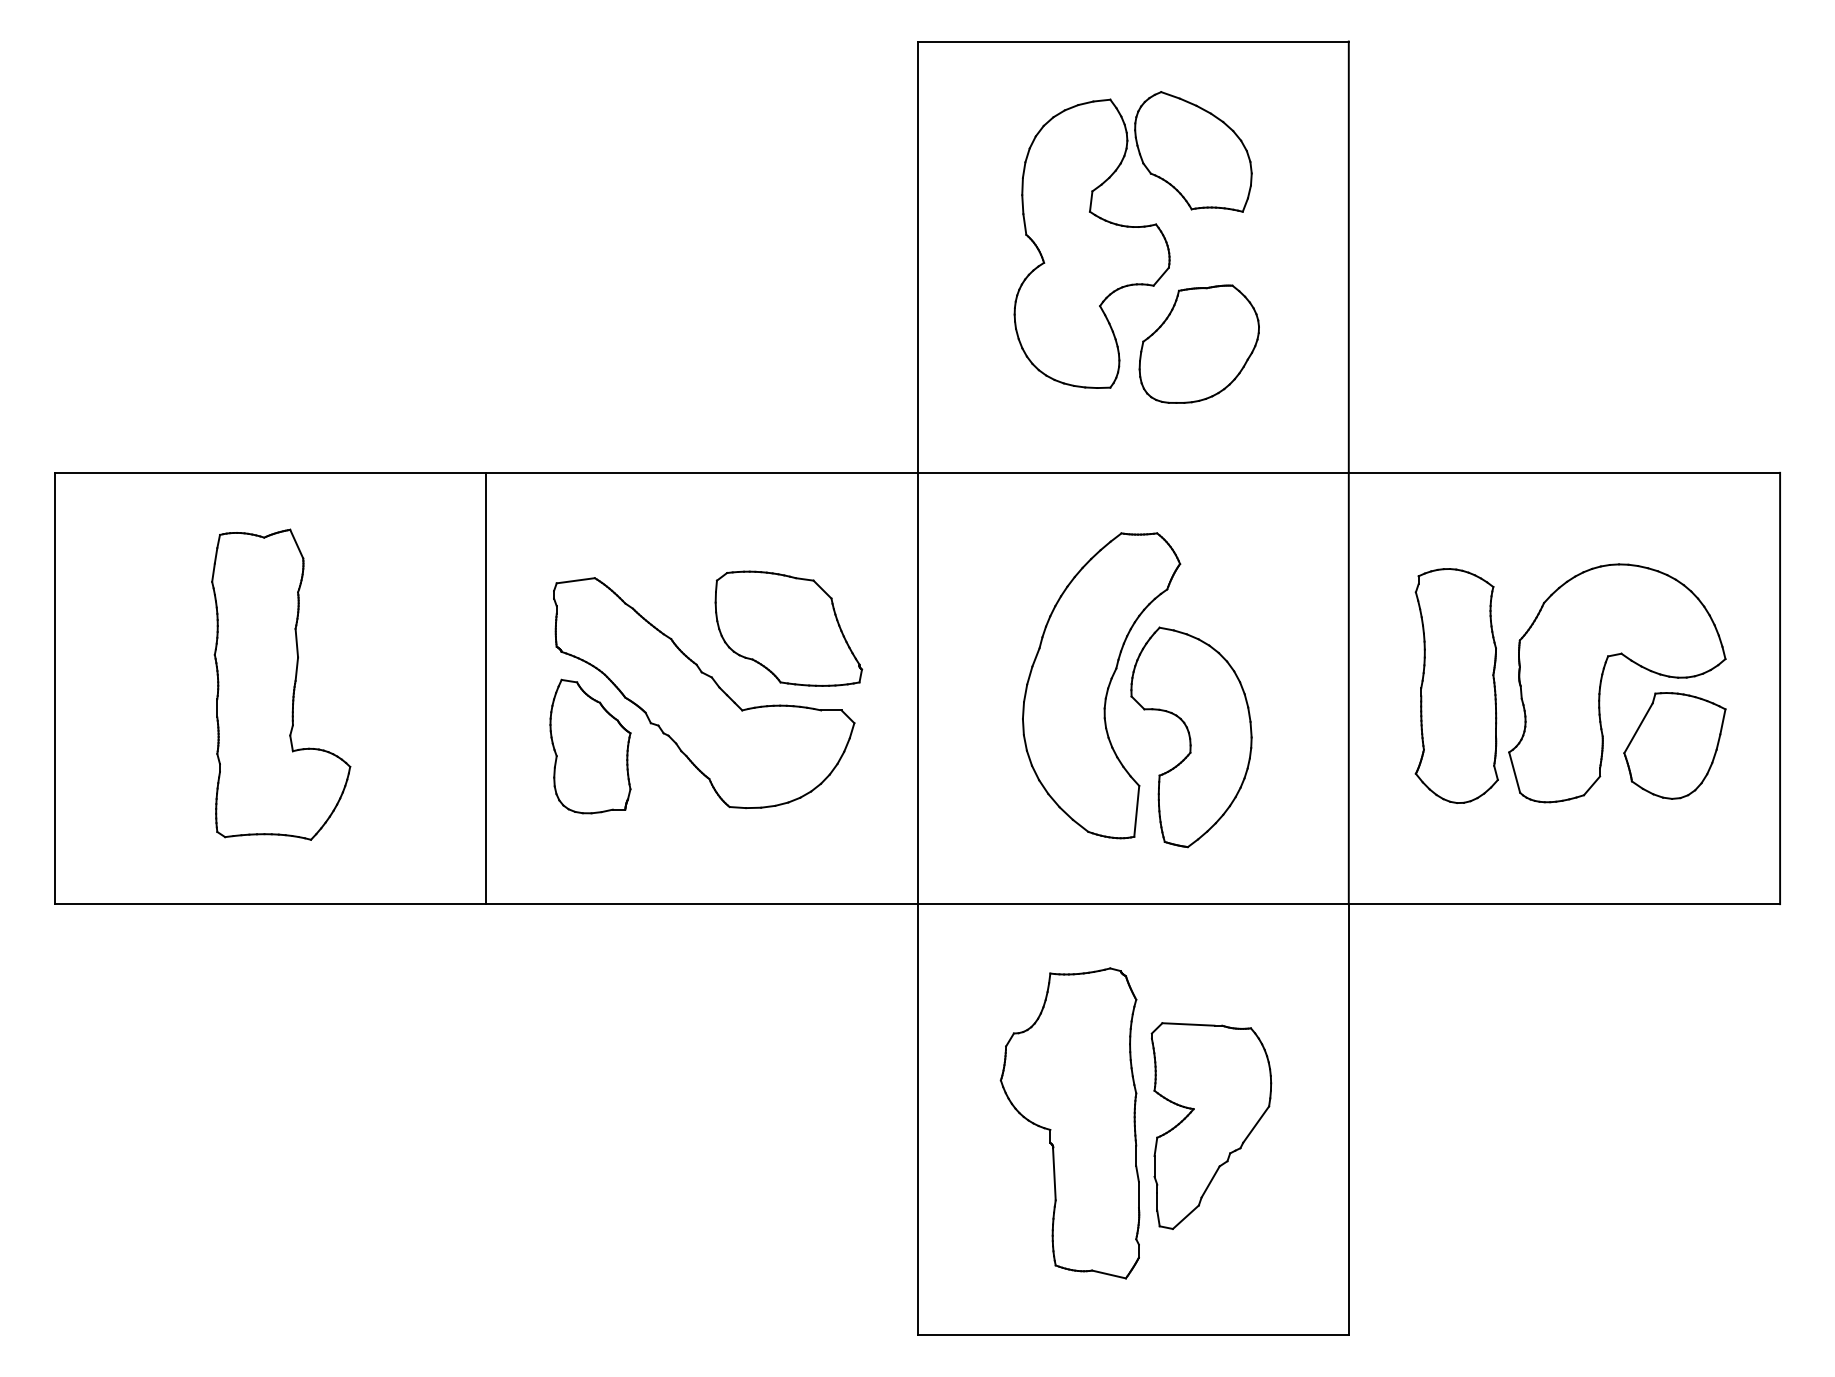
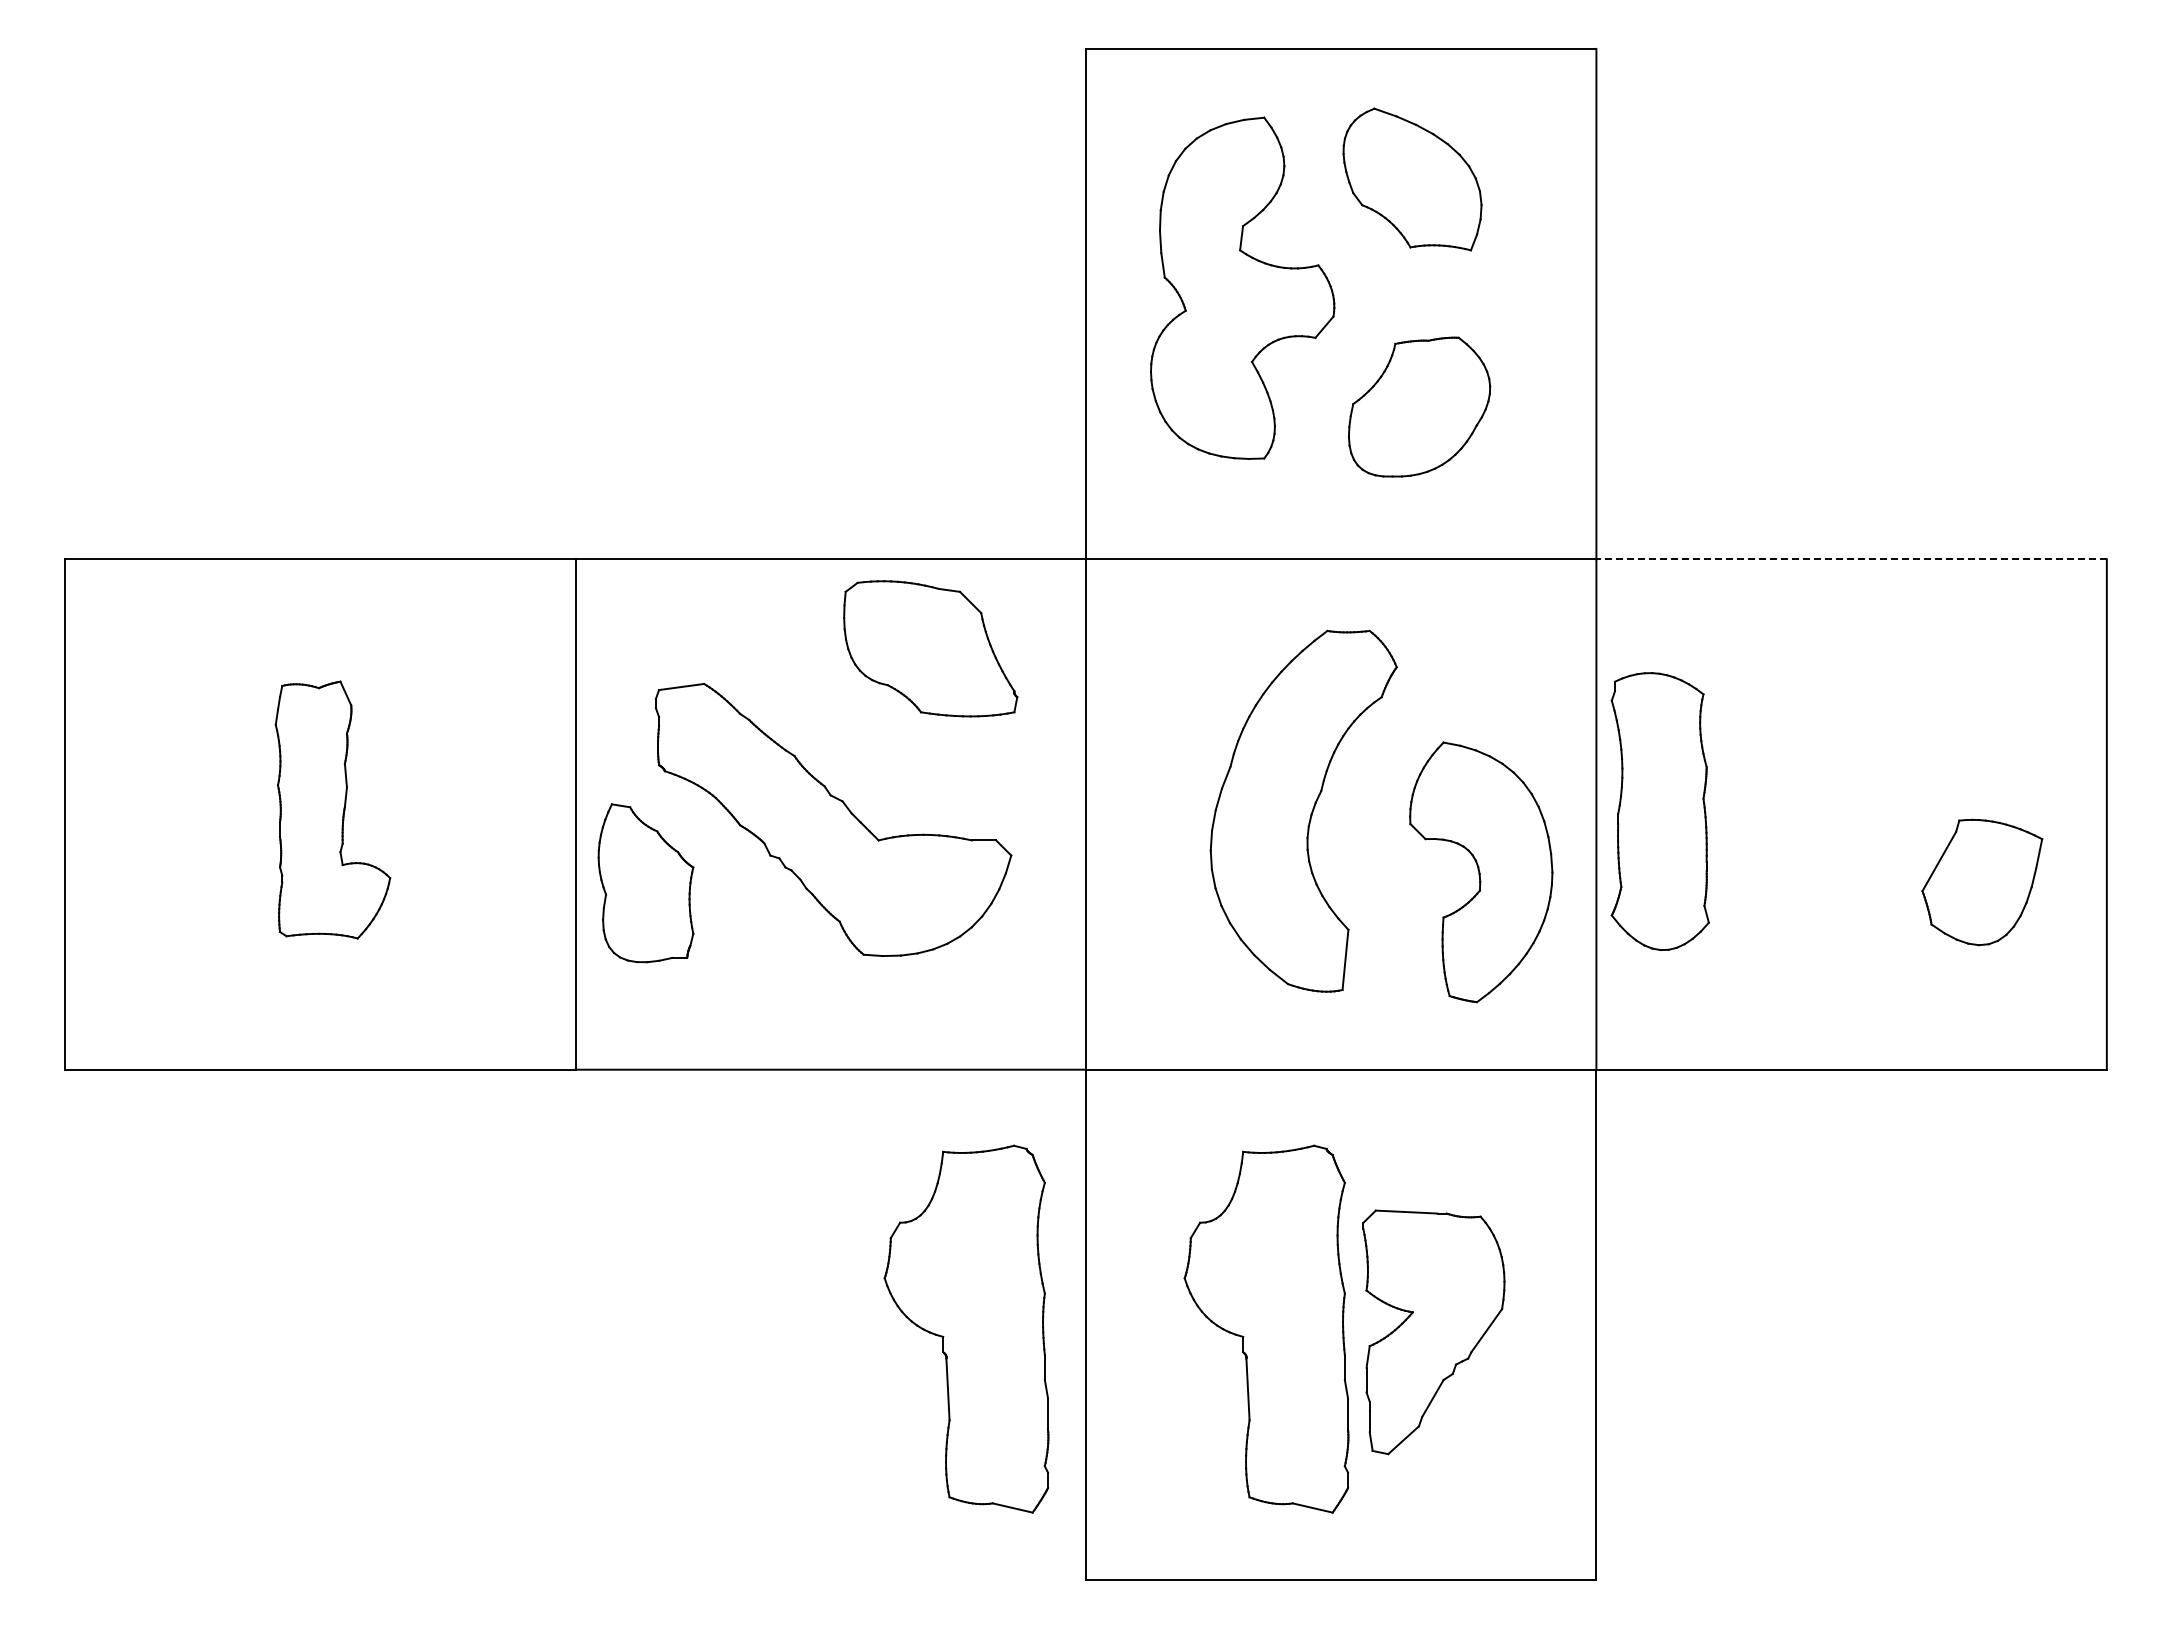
part: (1091, 243) -> (1242, 287), moved
line: (1564, 473) -> (1851, 559), solid -> dashed
part: (788, 628) -> (930, 648), moved
part: (1602, 679) -> (1896, 803), removed
part: (280, 684) -> (332, 809), size x0.7
part: (1456, 685) -> (1659, 811), moved
part: (1191, 737) -> (1481, 872), moved
part: (590, 746) -> (645, 883), moved
part: (816, 1122) -> (966, 1328), added

